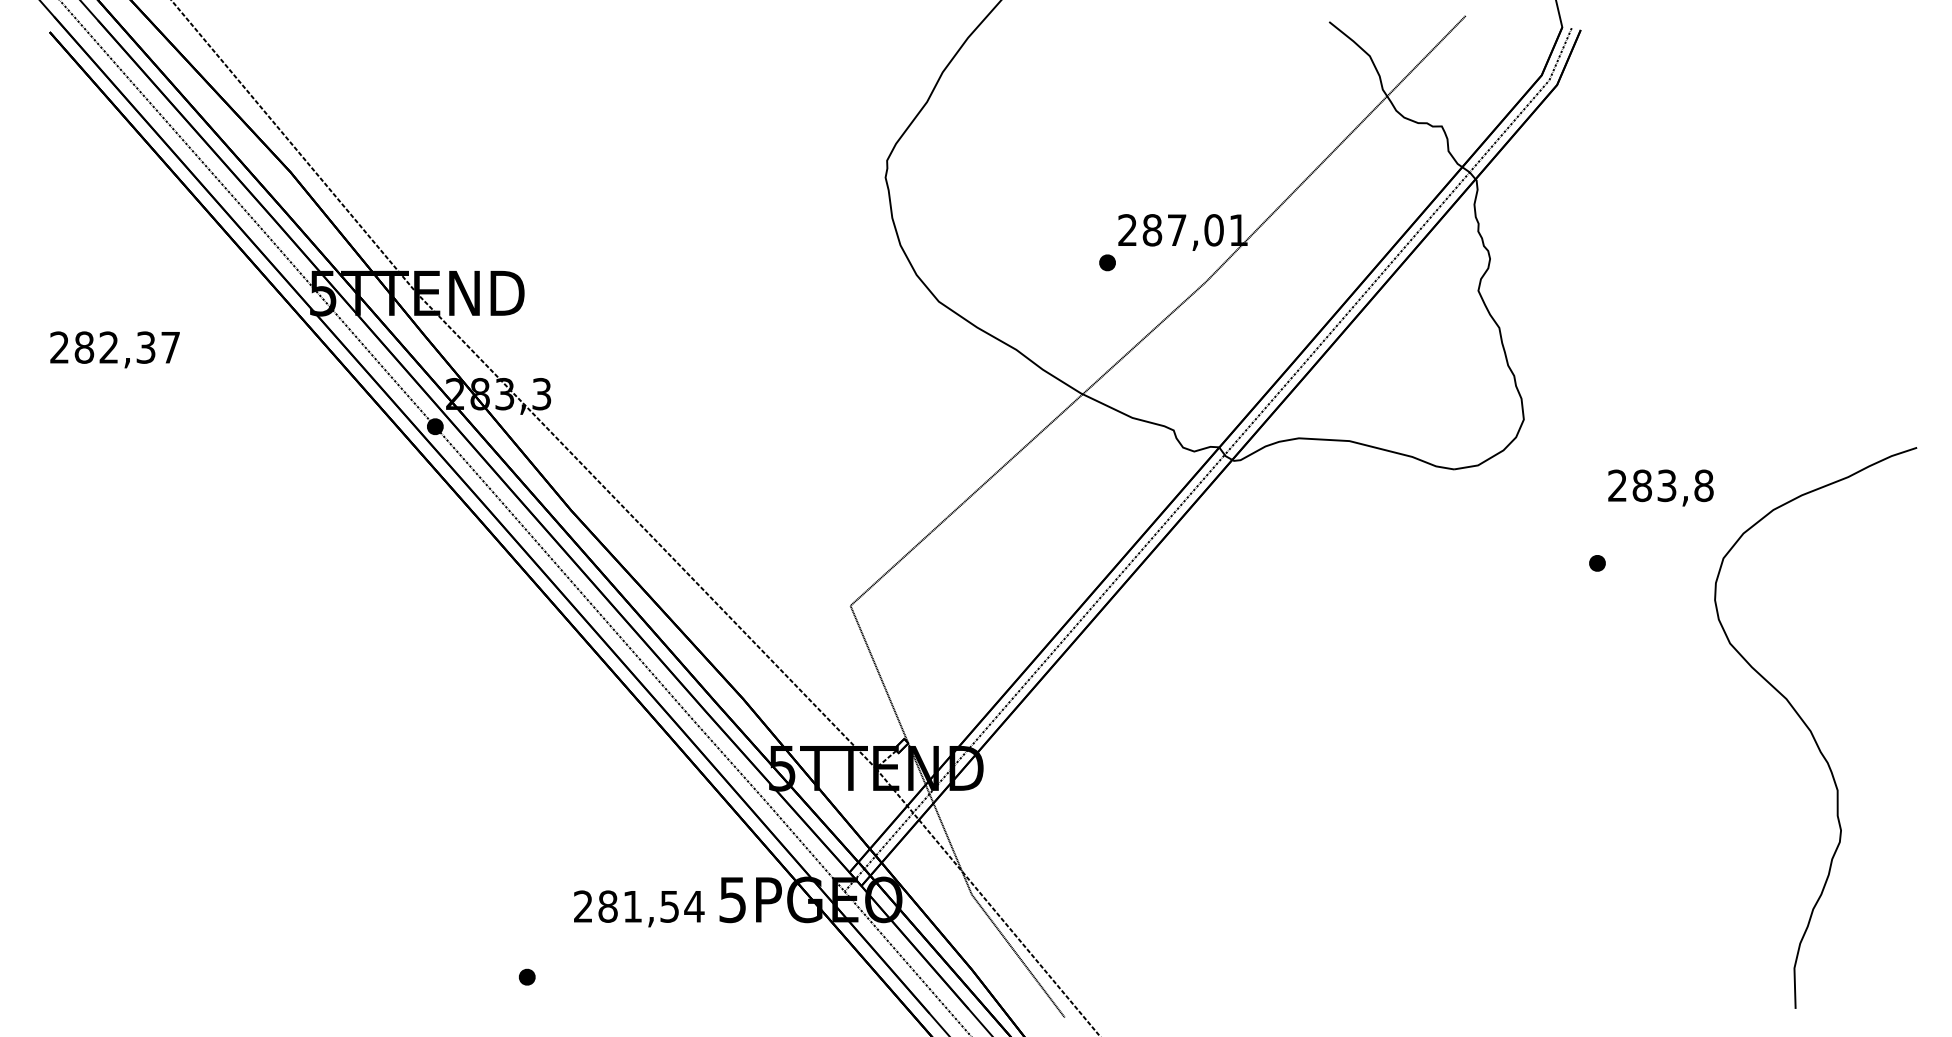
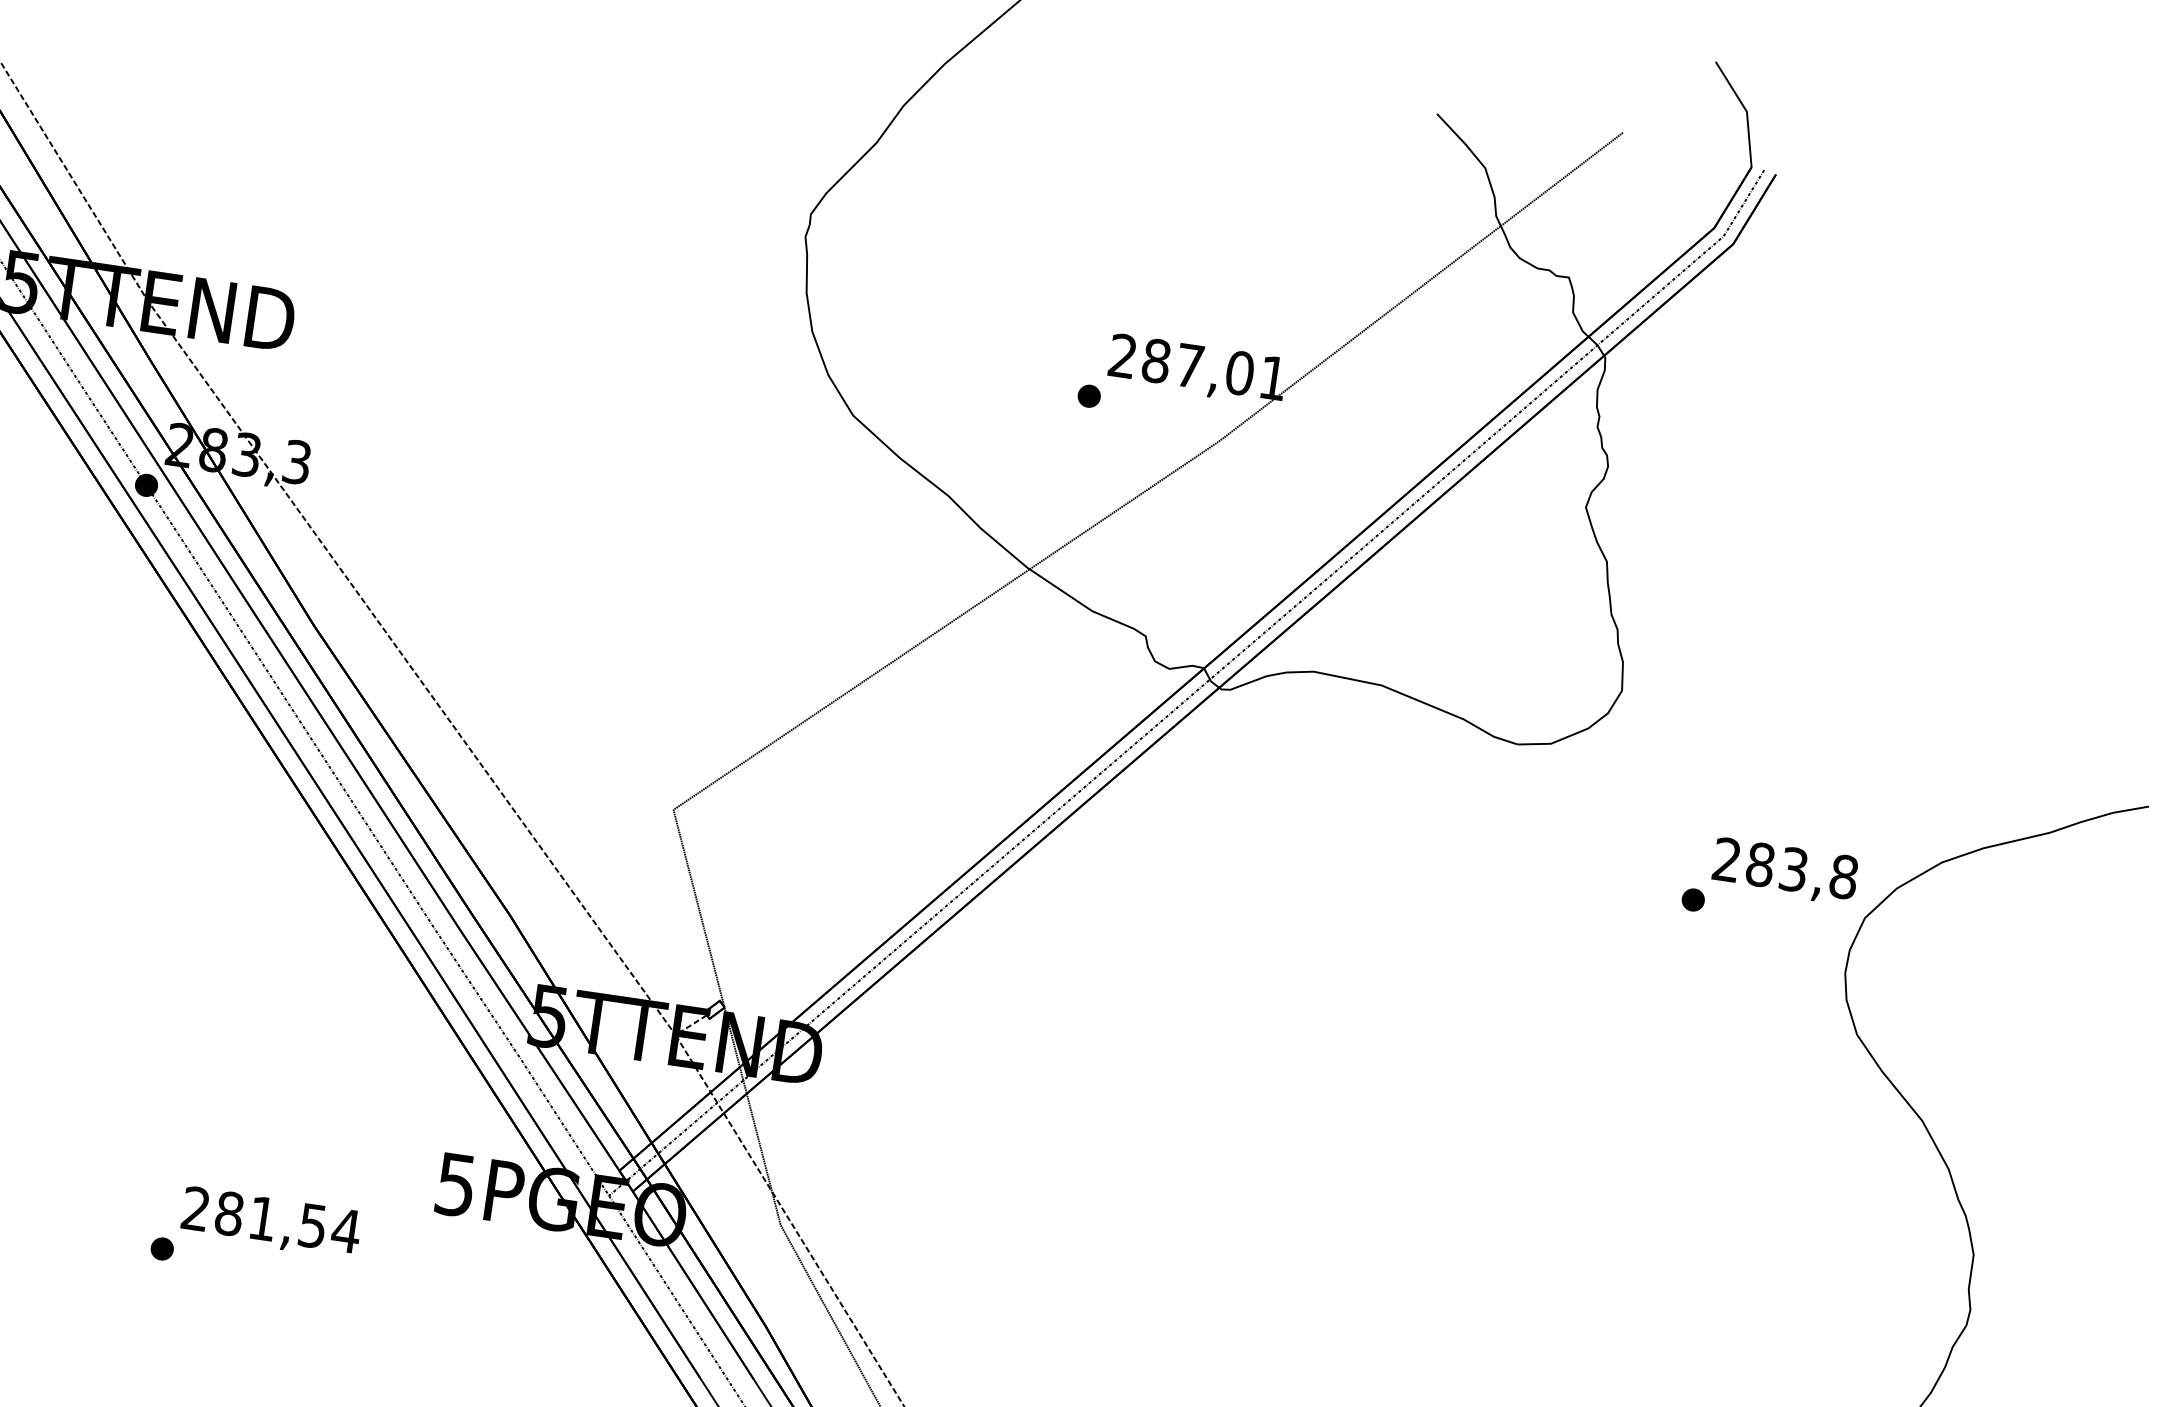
text: (1660, 487) -> (1784, 870), moved
text: (639, 908) -> (271, 1222), moved

